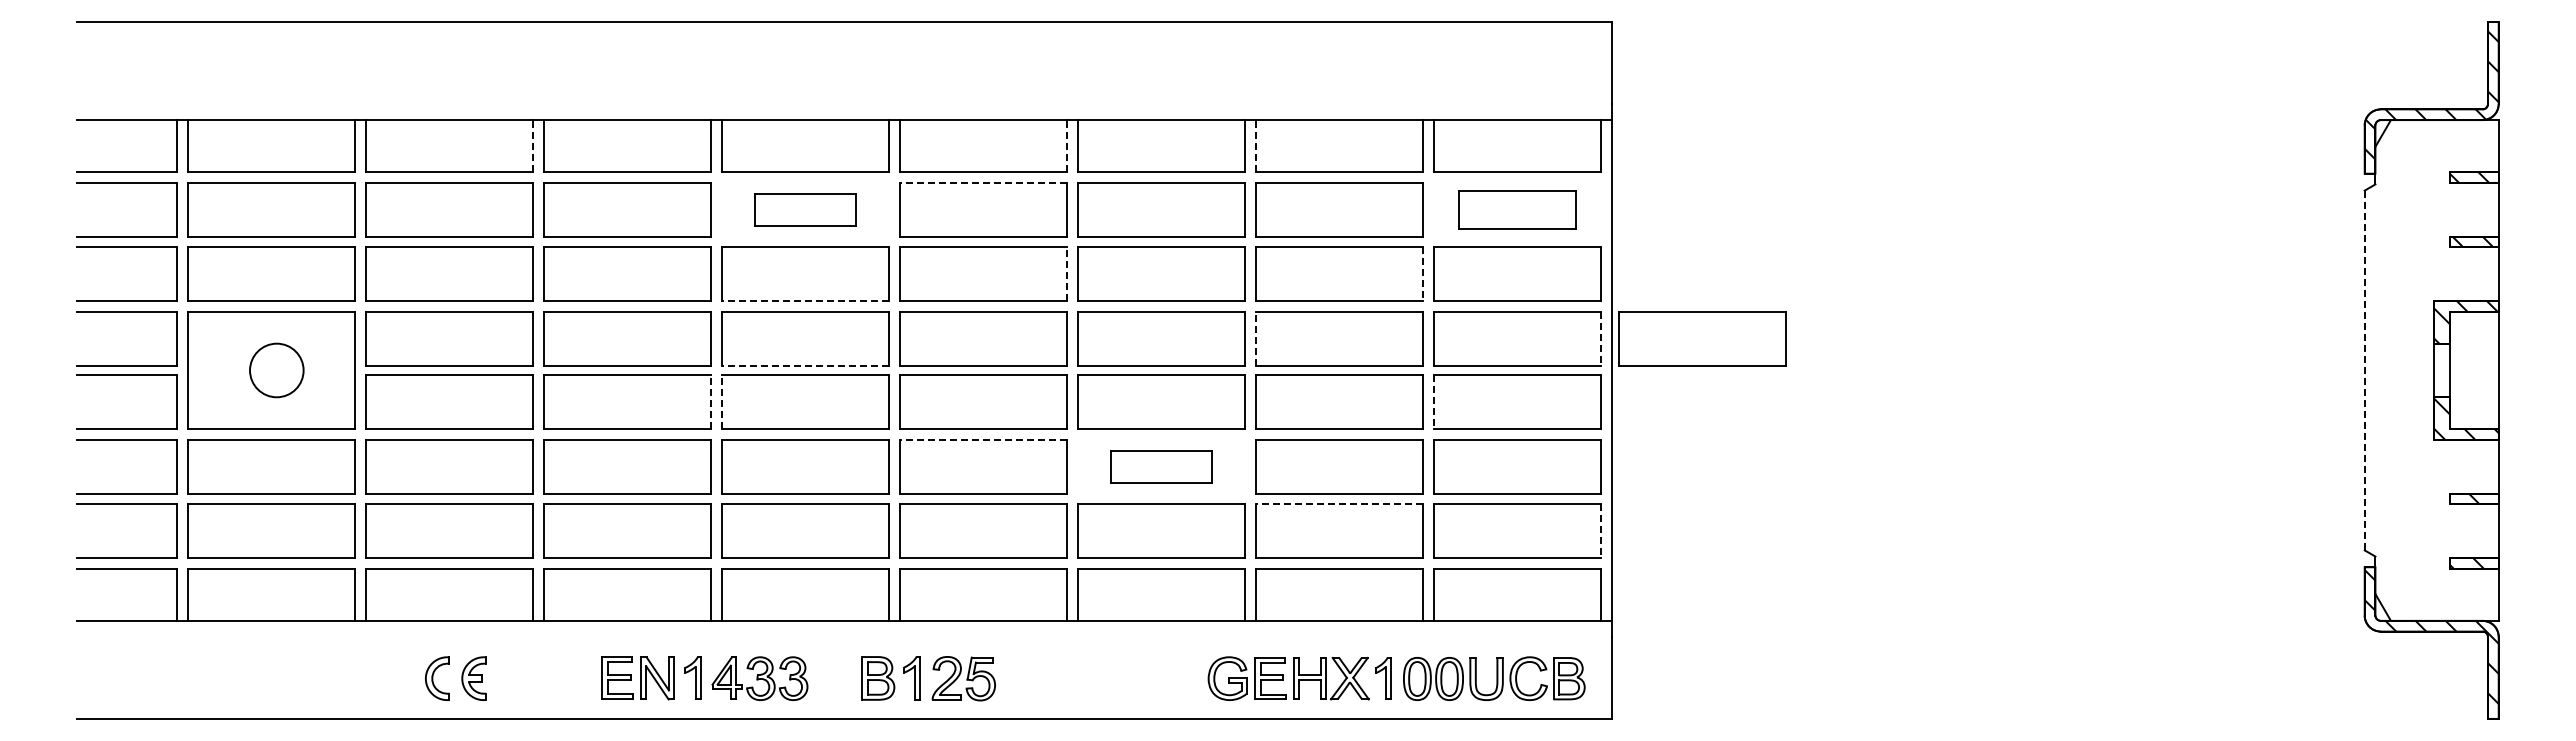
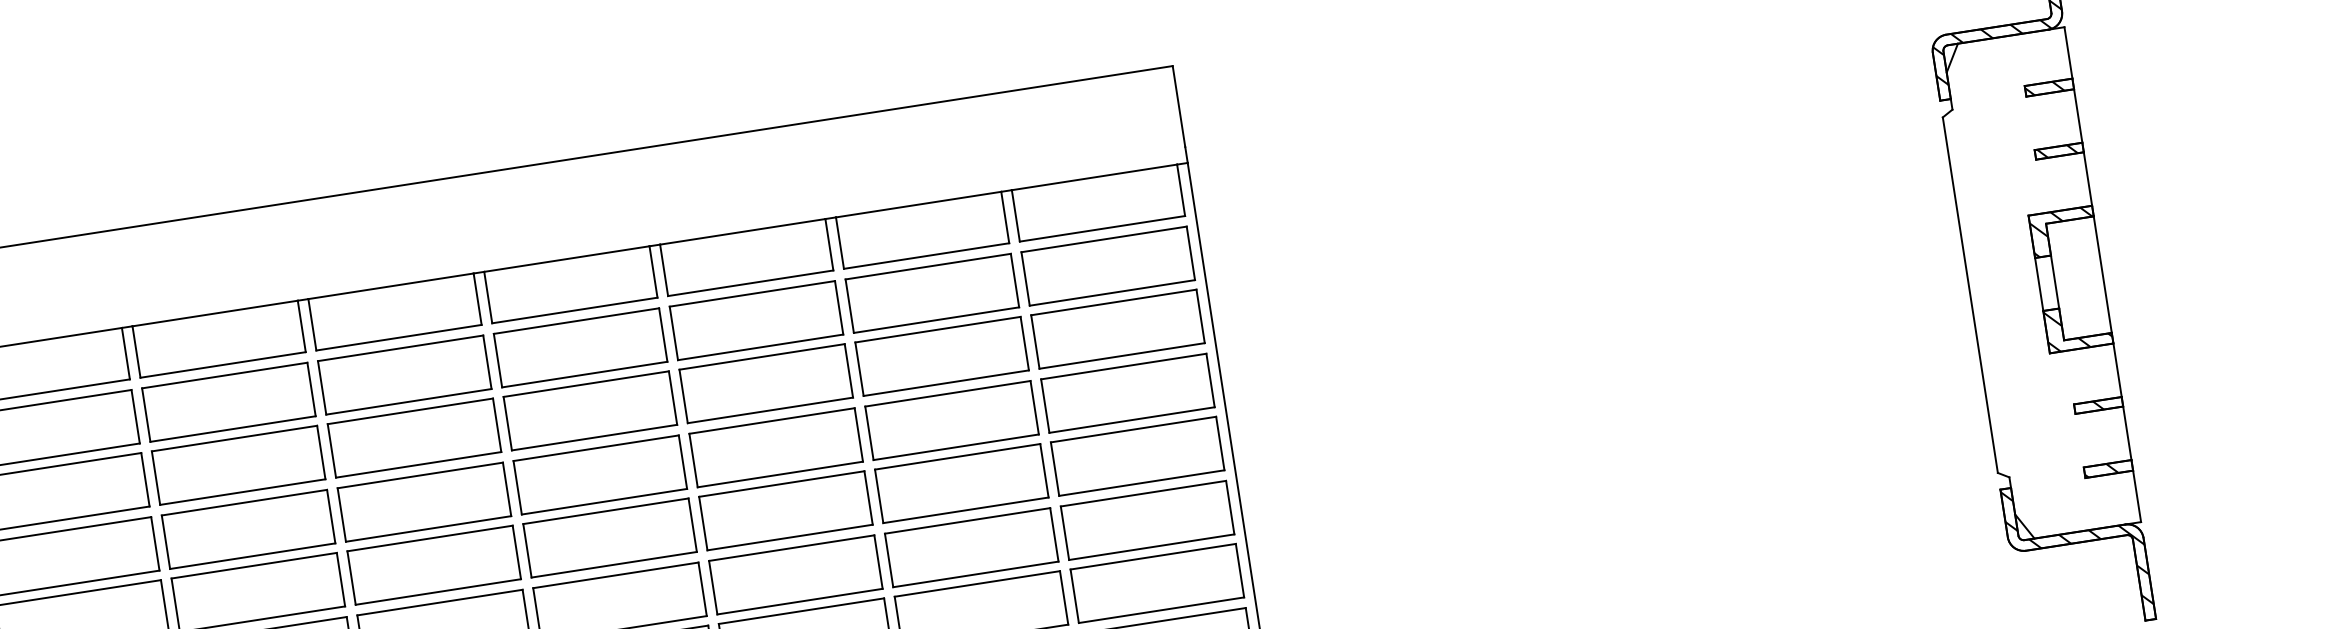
line: (533, 145) -> (126, 352), dashed -> solid
line: (1066, 145) -> (653, 271), dashed -> solid
line: (1255, 145) -> (839, 242), dashed -> solid
line: (983, 182) -> (576, 320), dashed -> solid
part: (805, 209) -> (404, 374), size x1.67
part: (1517, 209) -> (1108, 265), size x1.43
line: (1066, 273) -> (672, 397), dashed -> solid
line: (1422, 274) -> (1024, 344), dashed -> solid
line: (805, 300) -> (418, 464), dashed -> solid
line: (1255, 338) -> (869, 433), dashed -> solid
part: (1702, 338) -> (1311, 364), removed
line: (1600, 339) -> (1210, 381), dashed -> solid
line: (805, 365) -> (428, 528), dashed -> solid
line: (2364, 370) -> (1970, 295), dashed -> solid
line: (711, 401) -> (341, 578), dashed -> solid
line: (721, 401) -> (351, 577), dashed -> solid
line: (1433, 402) -> (1054, 469), dashed -> solid
line: (983, 440) -> (616, 575), dashed -> solid
part: (1161, 466) -> (795, 574), size x1.67
line: (1339, 503) -> (977, 583), dashed -> solid
line: (1600, 531) -> (1239, 571), dashed -> solid

